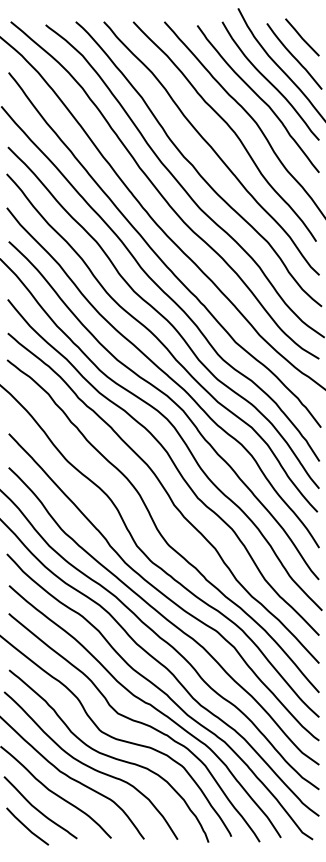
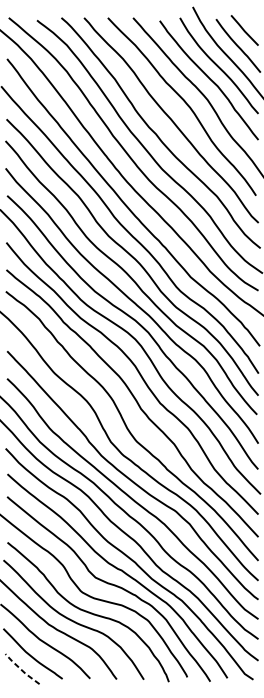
line: (26, 827) -> (21, 669), solid -> dashed

